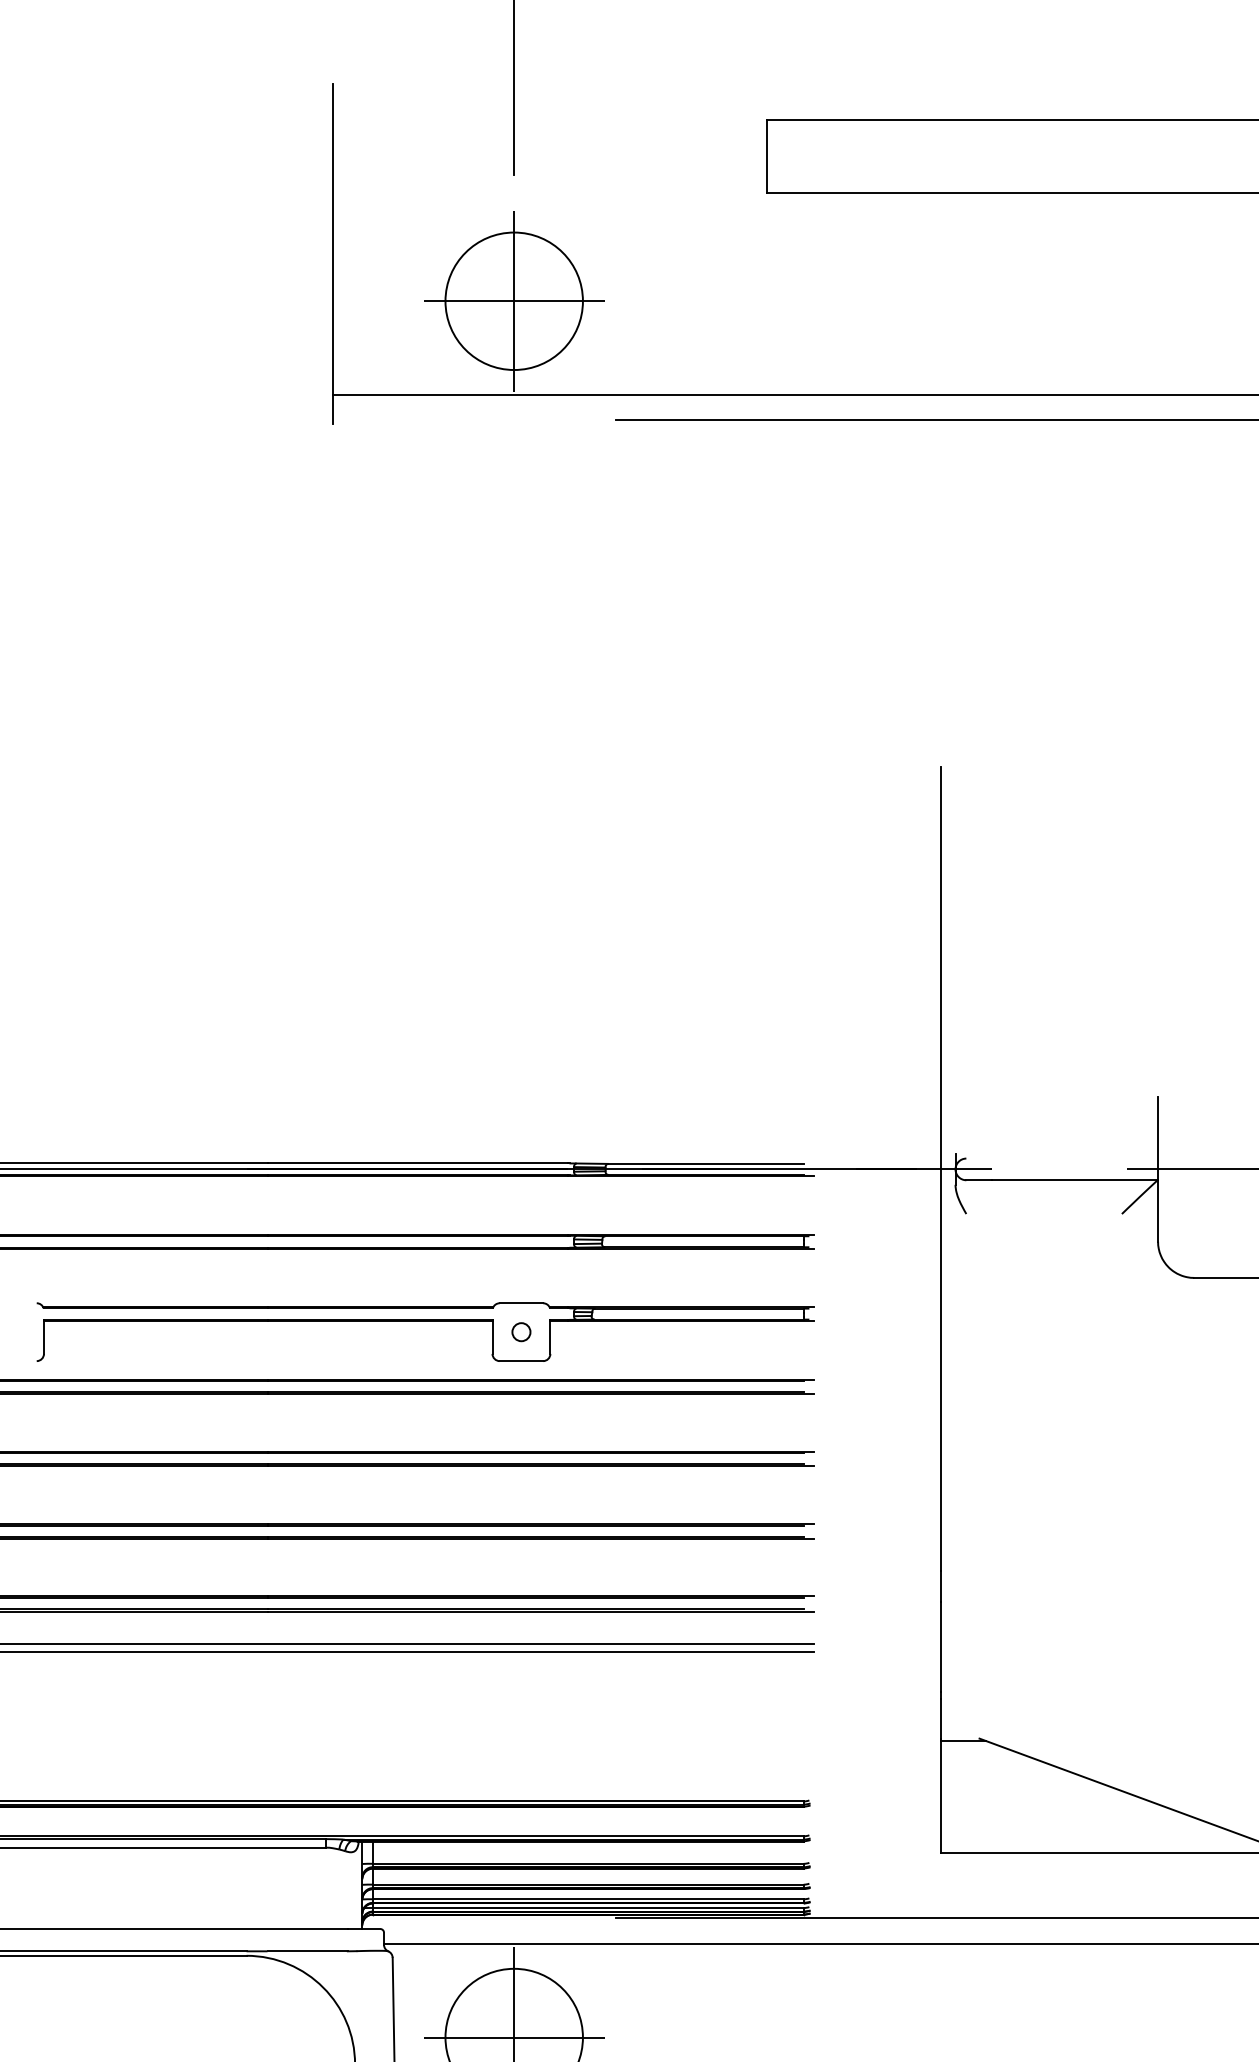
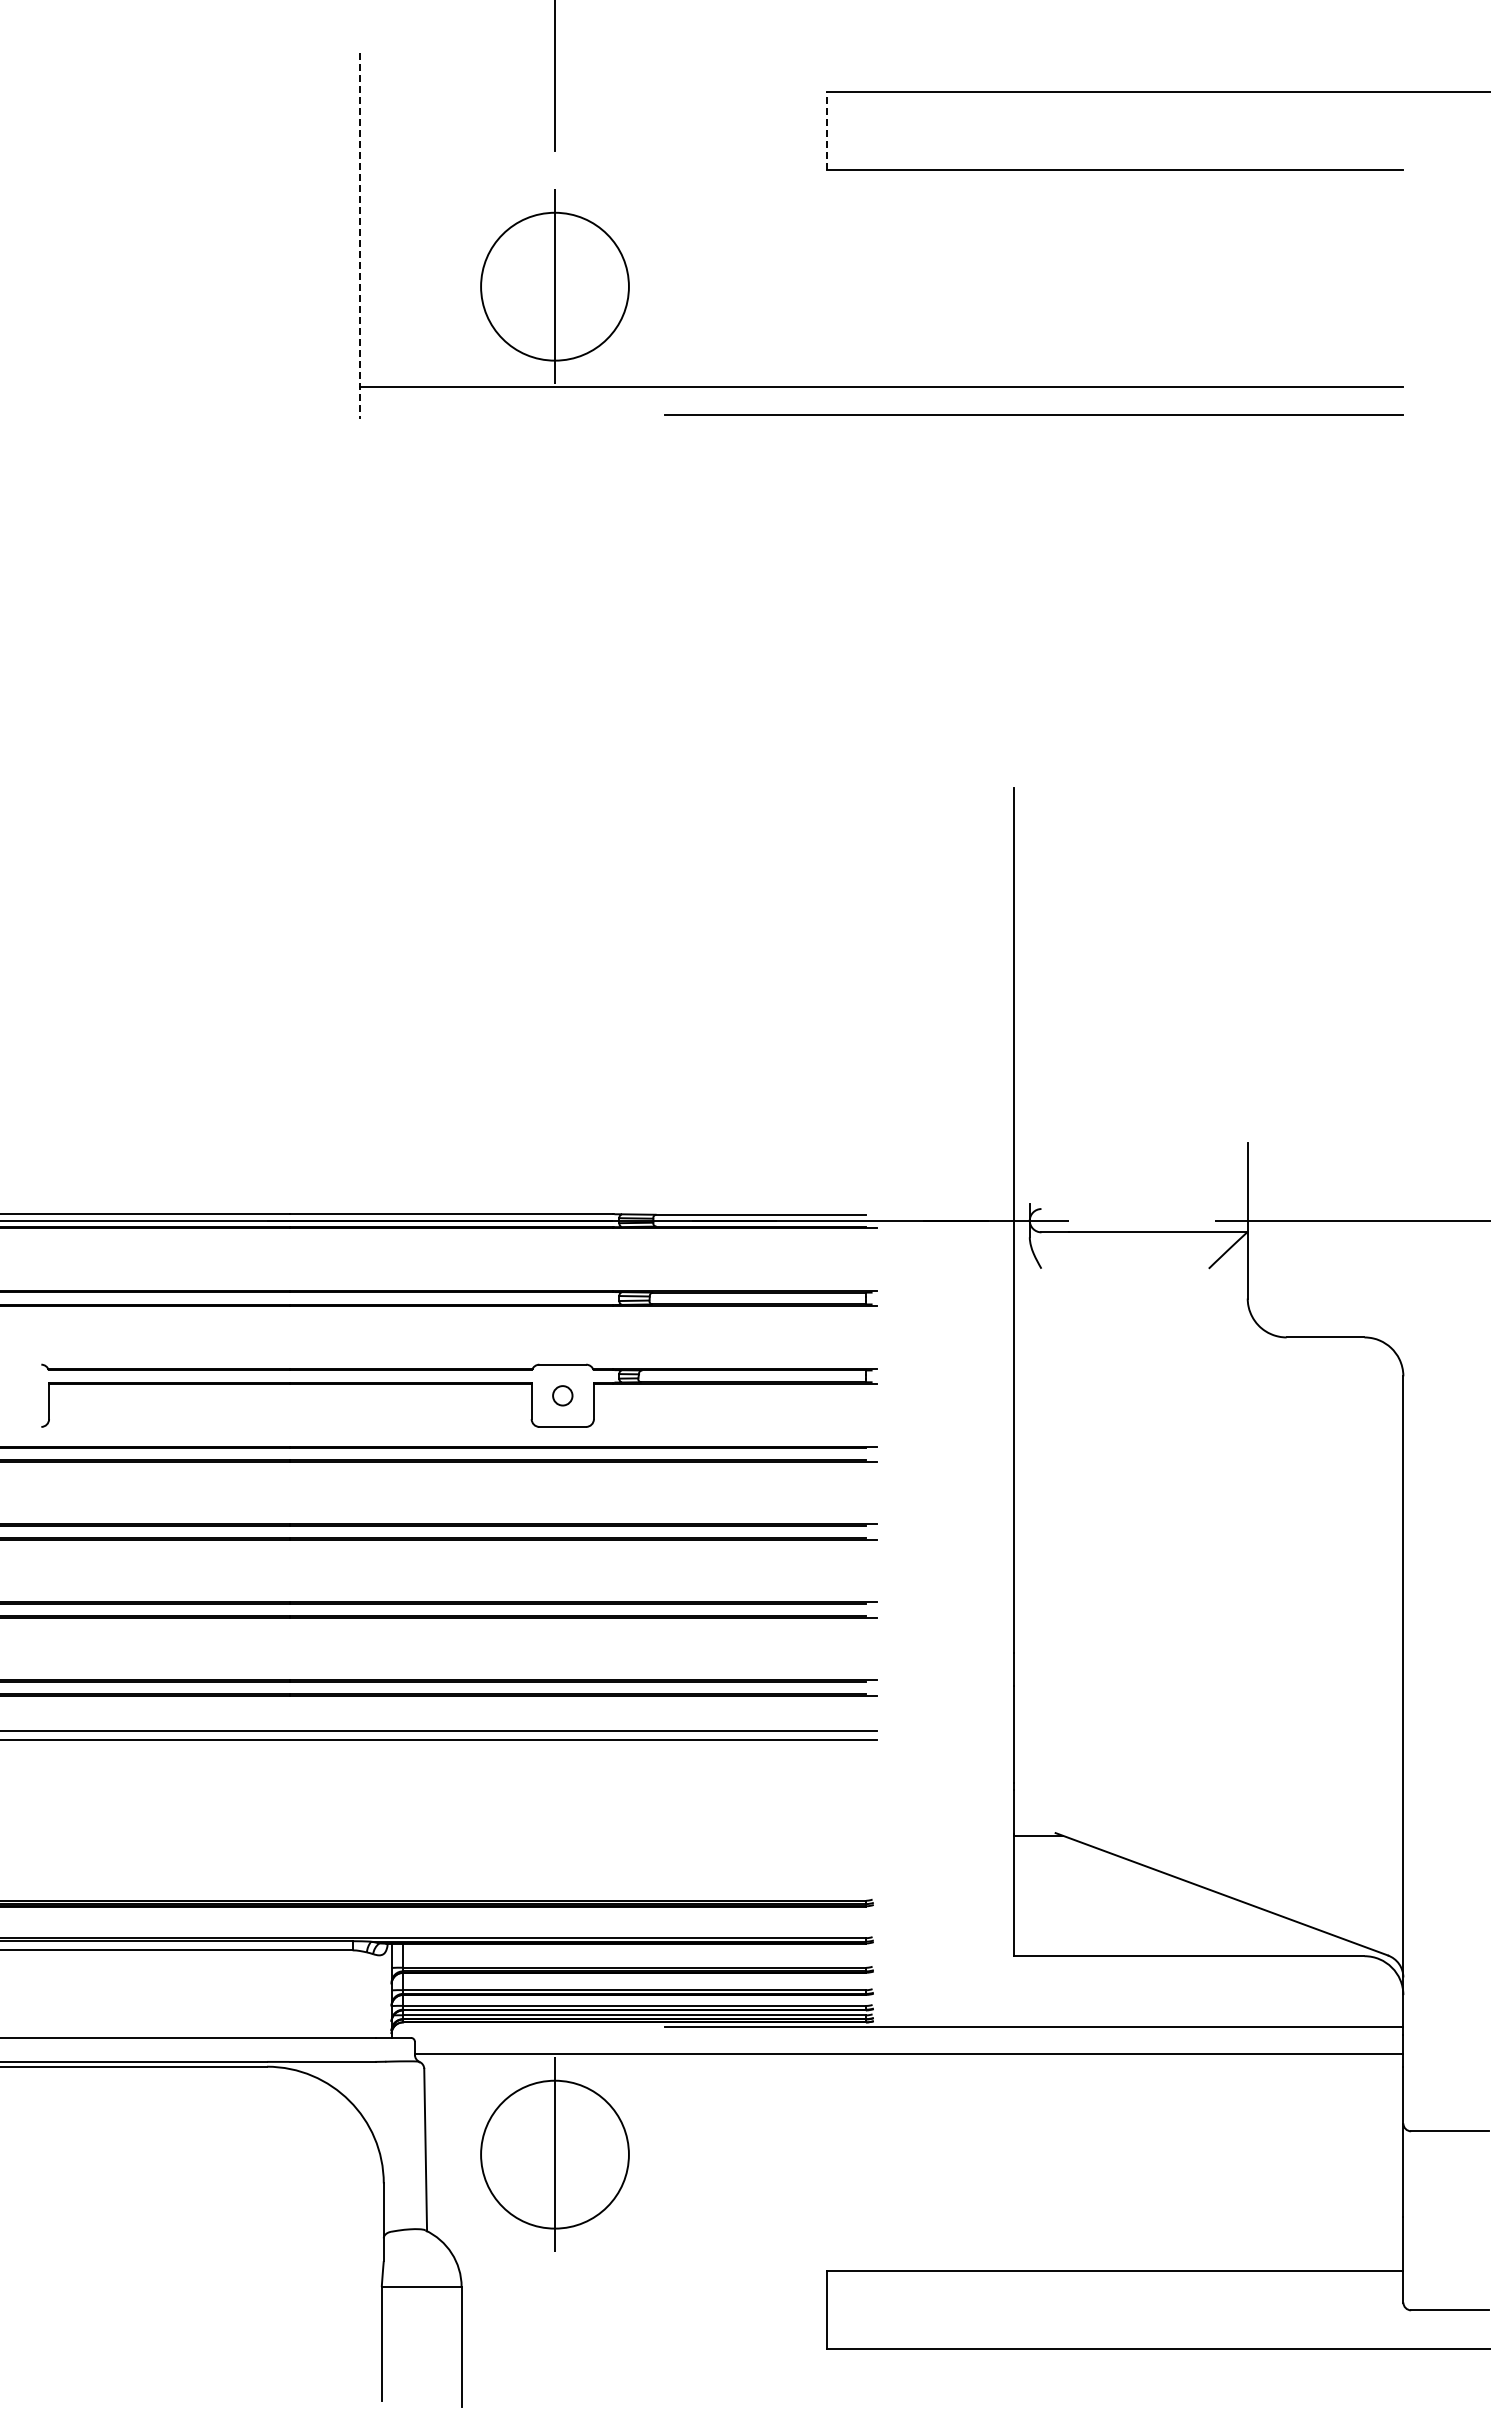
line: (767, 157) -> (827, 131), solid -> dashed
line: (333, 254) -> (360, 236), solid -> dashed
line: (513, 301) -> (554, 286), removed
line: (513, 2037) -> (554, 2154), removed

